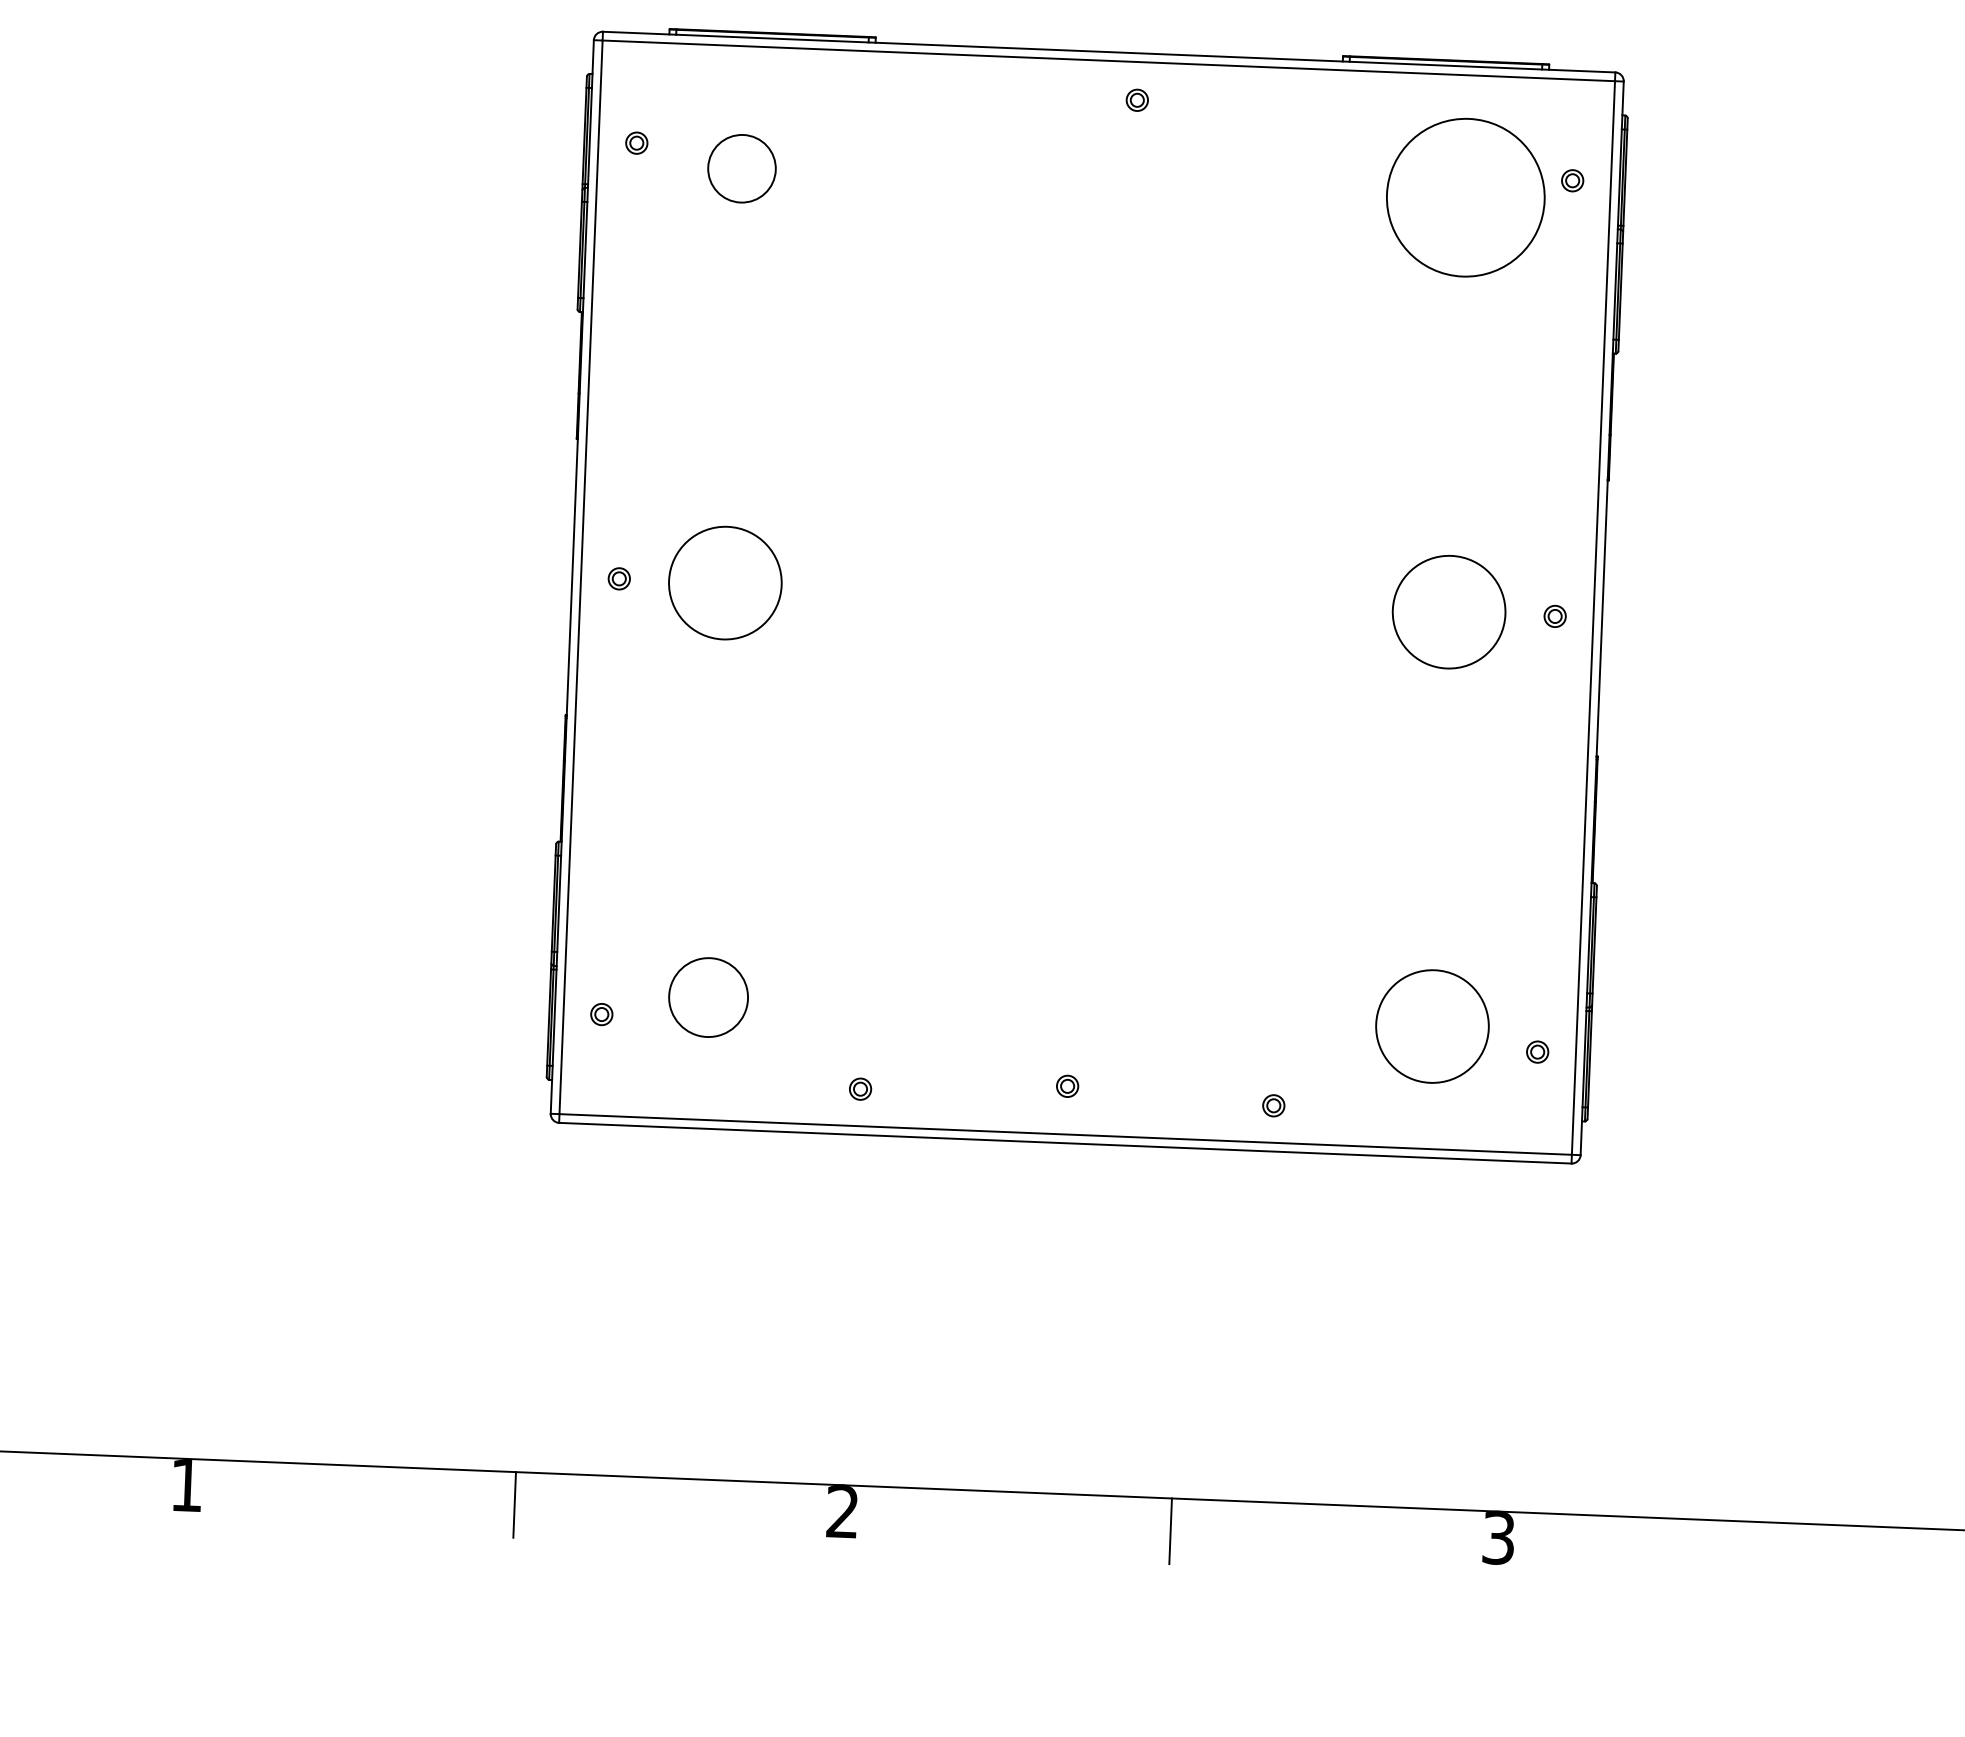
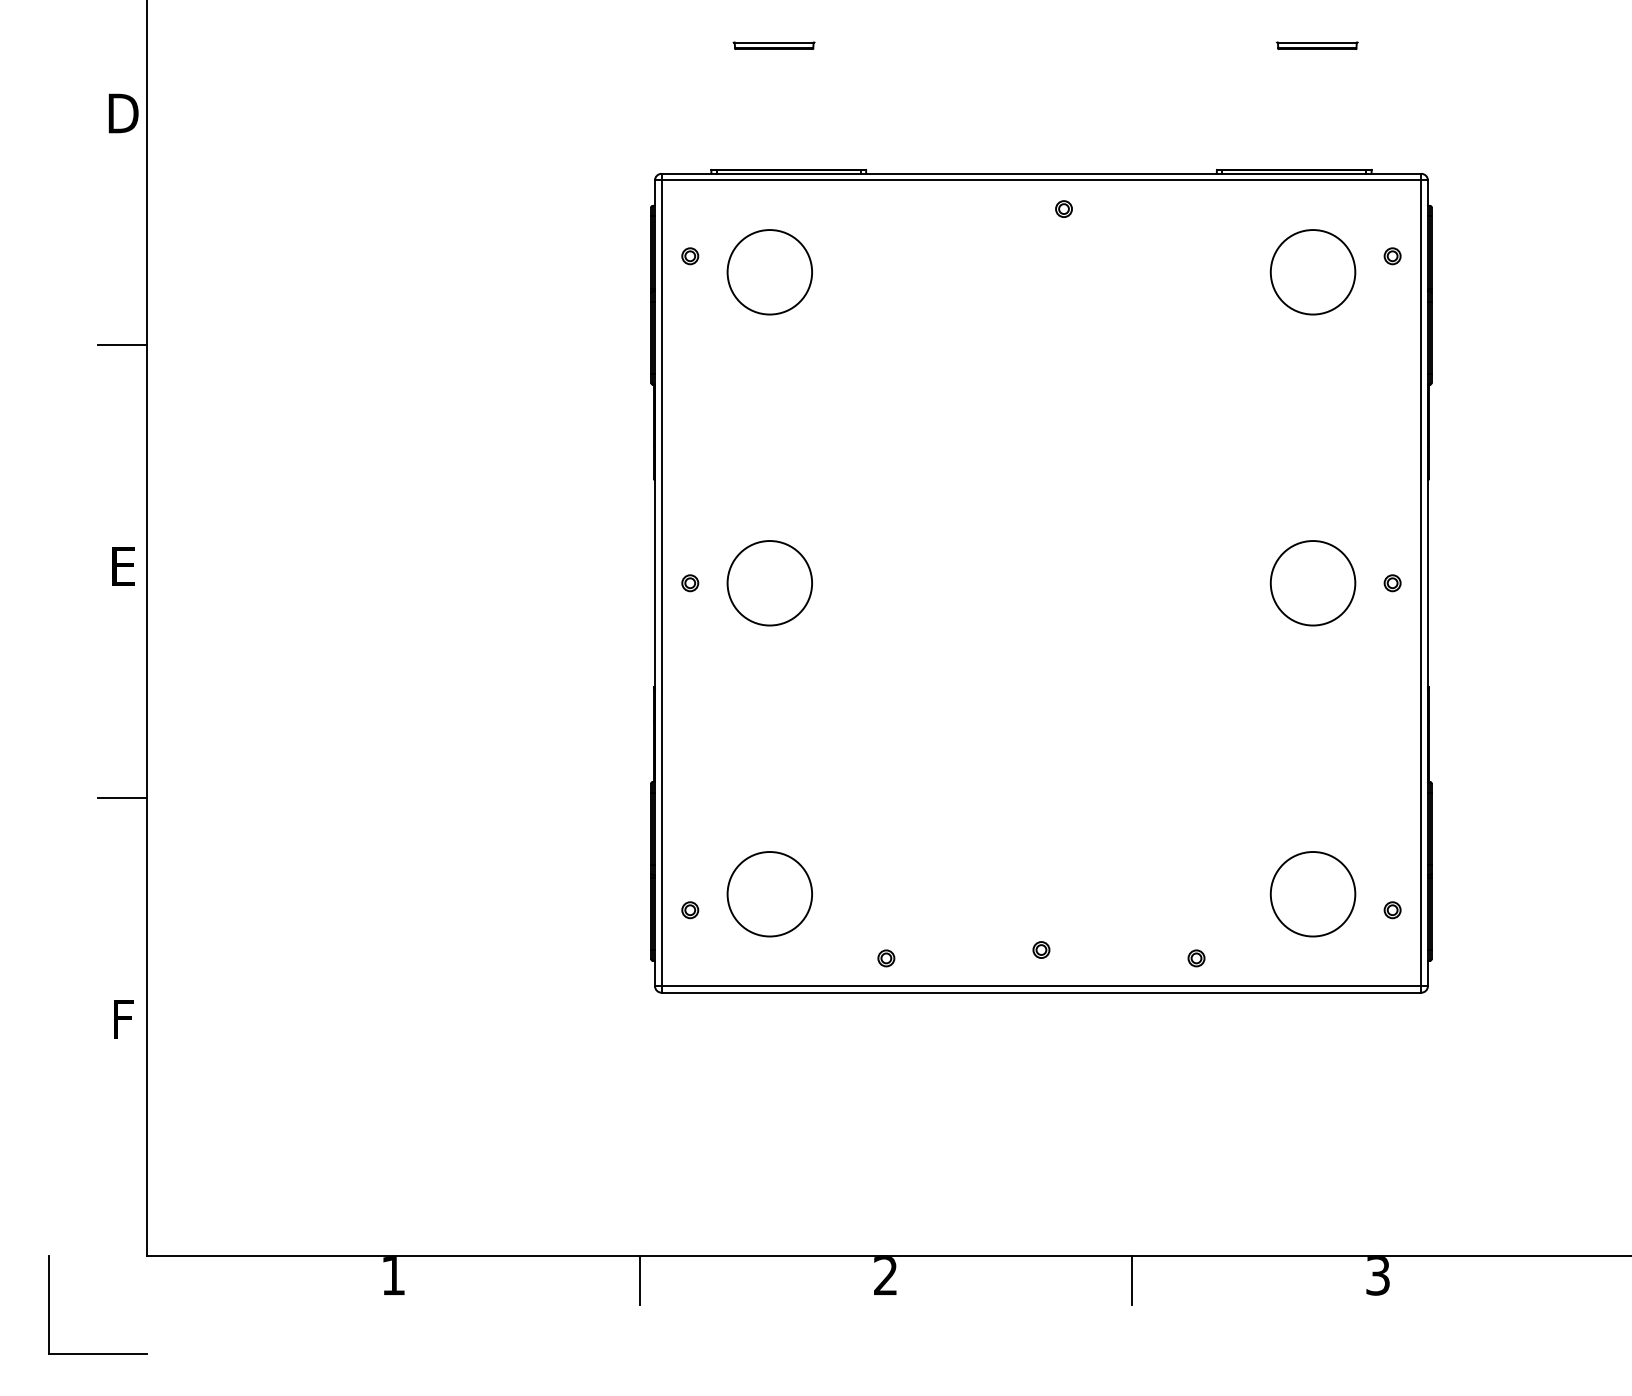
circle: (741, 169) -> (769, 272), size x1.67
circle: (1465, 198) -> (1312, 272), size x0.71
circle: (708, 997) -> (769, 894), size x1.43

